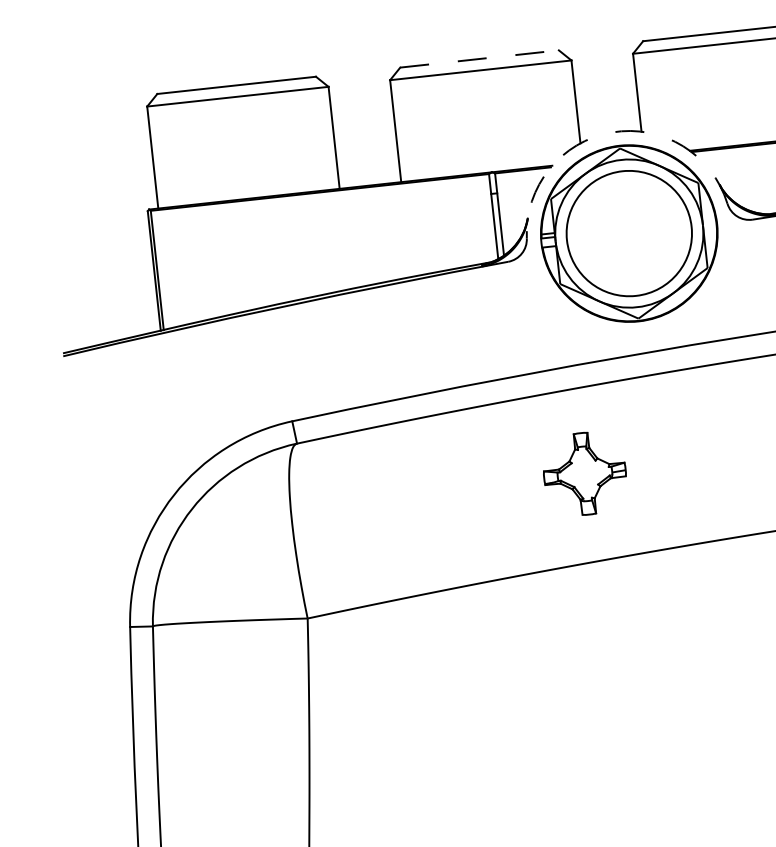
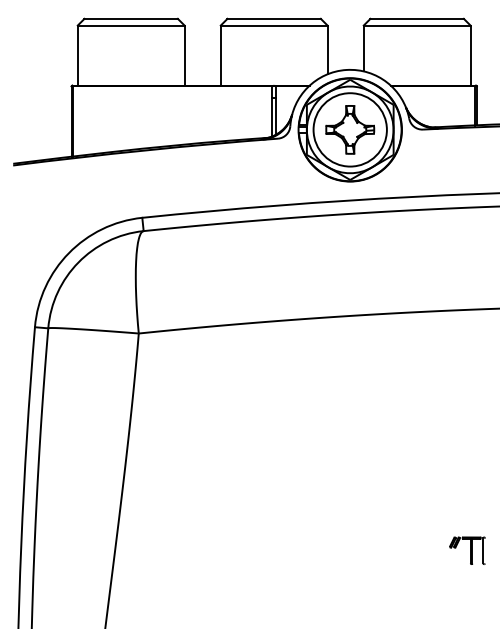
line: (480, 58) -> (274, 18), dashed -> solid
arc: (611, 131) -> (346, 69), dashed -> solid
part: (585, 473) -> (350, 129), moved

